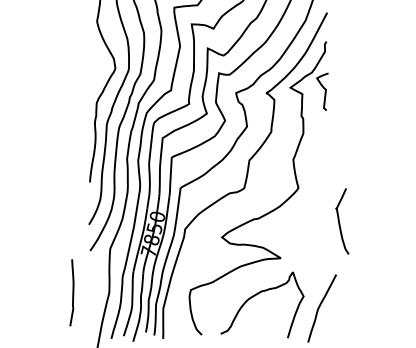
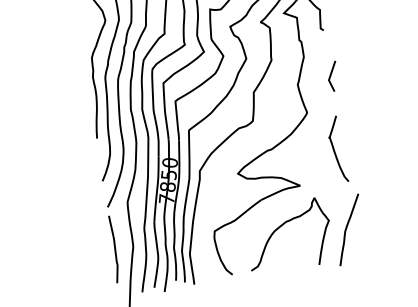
line: (327, 156) -> (331, 76), added
curve: (340, 223) -> (335, 151), moved
curve: (72, 292) -> (114, 249), moved

